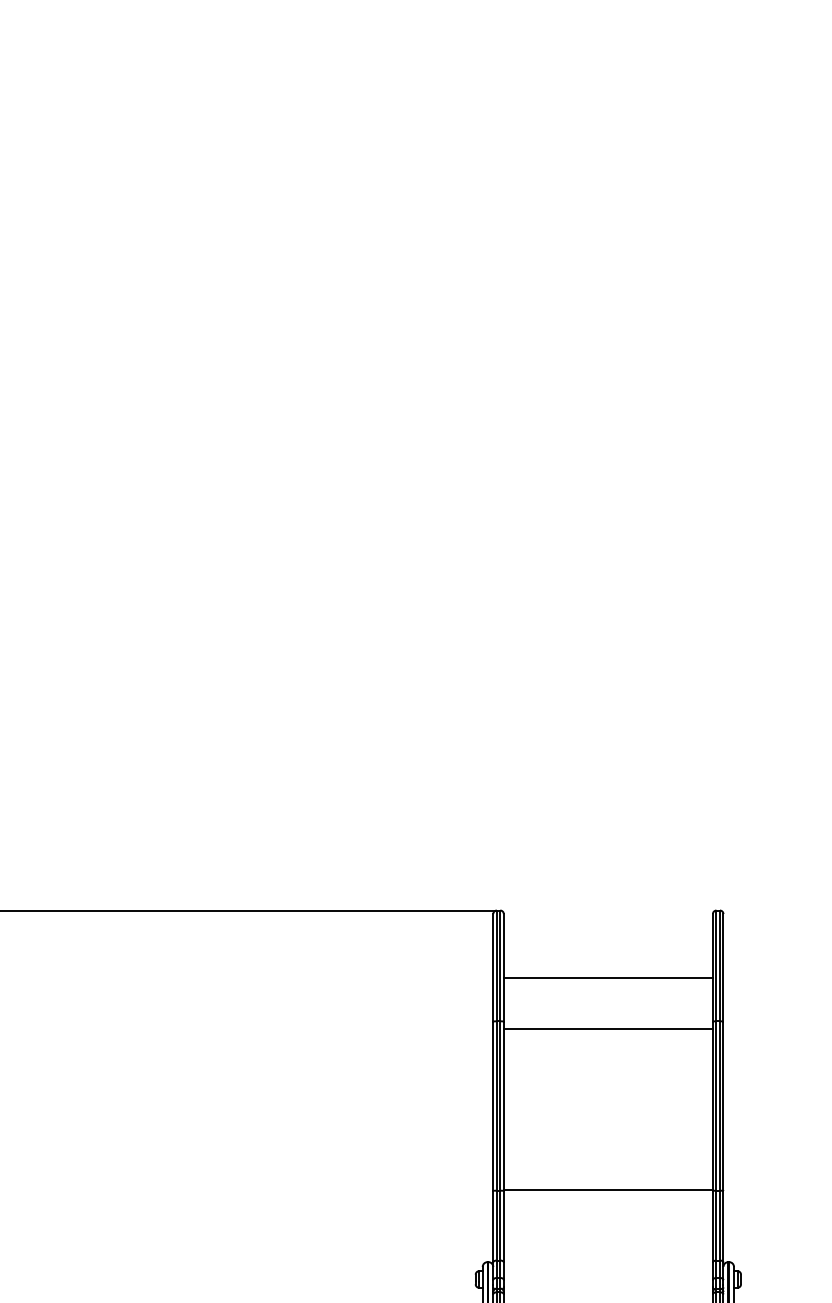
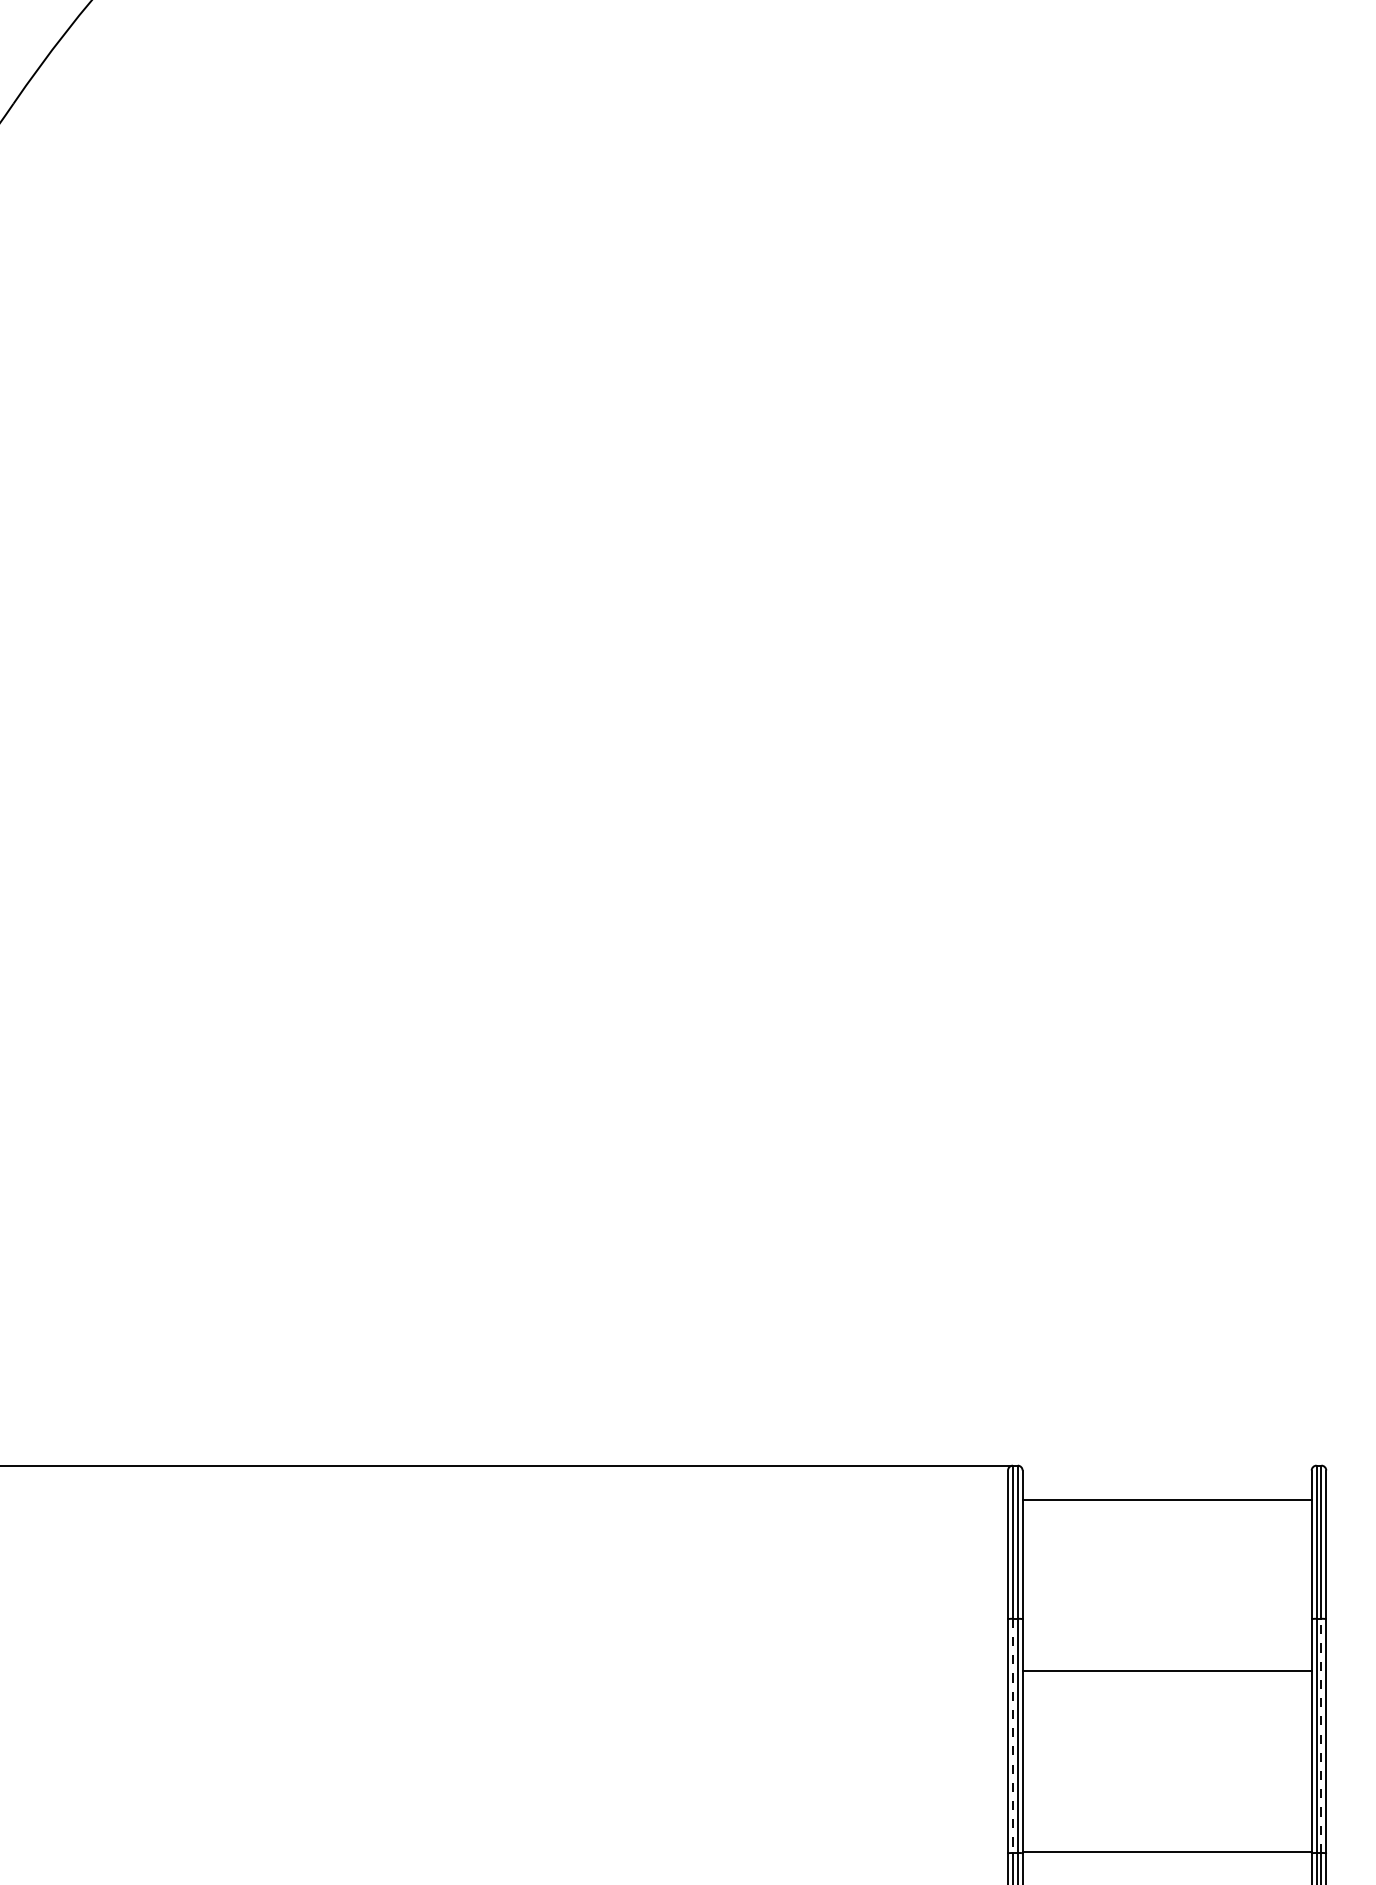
line: (607, 977) -> (1166, 1500), moved
line: (607, 1028) -> (1166, 1670), moved
line: (720, 1105) -> (1321, 1735), solid -> dashed
line: (496, 1106) -> (1012, 1736), solid -> dashed

